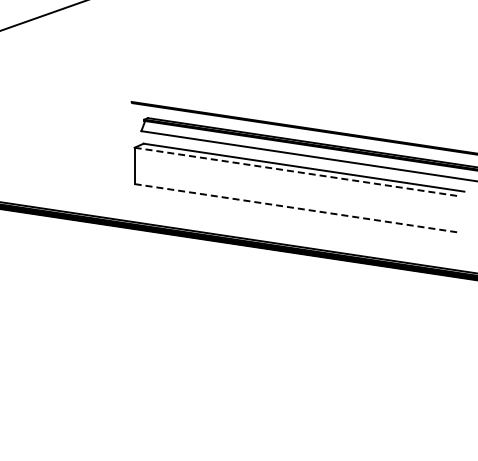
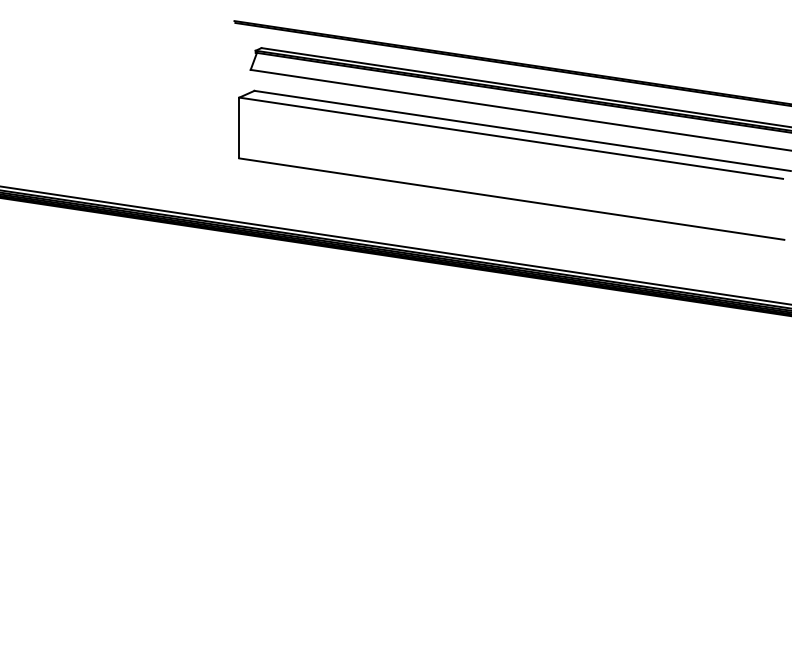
line: (297, 172) -> (511, 139), dashed -> solid
line: (297, 208) -> (511, 199), dashed -> solid

